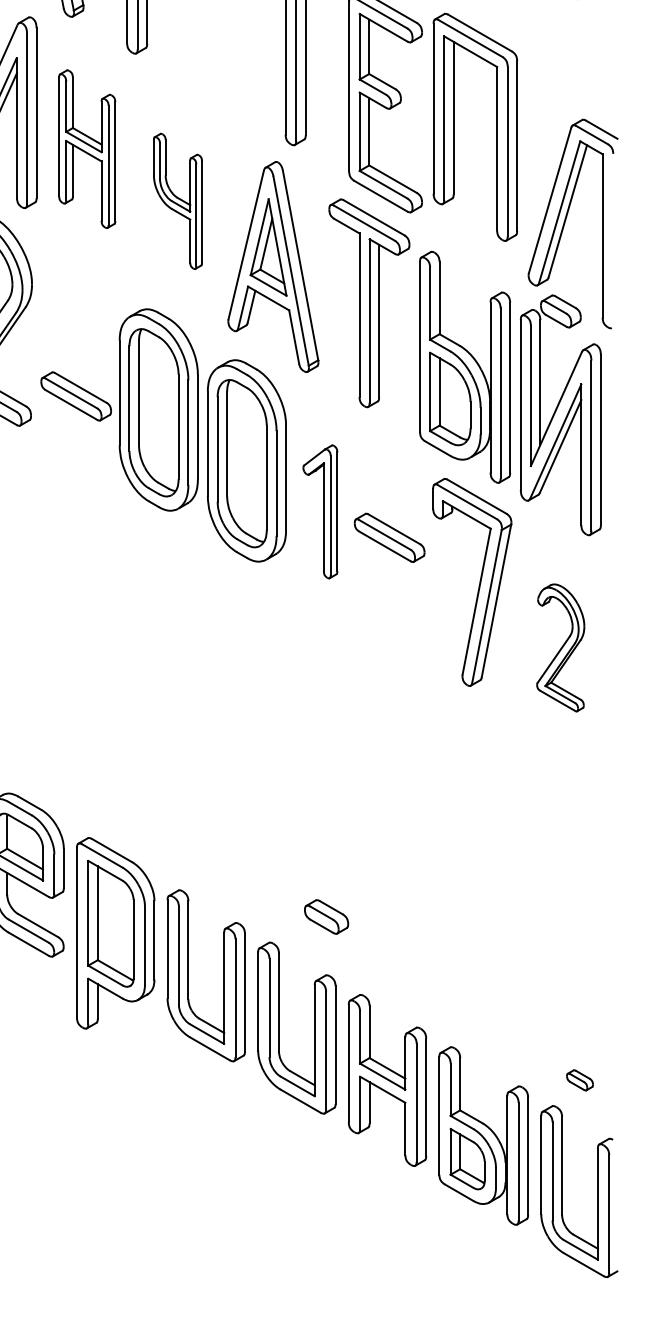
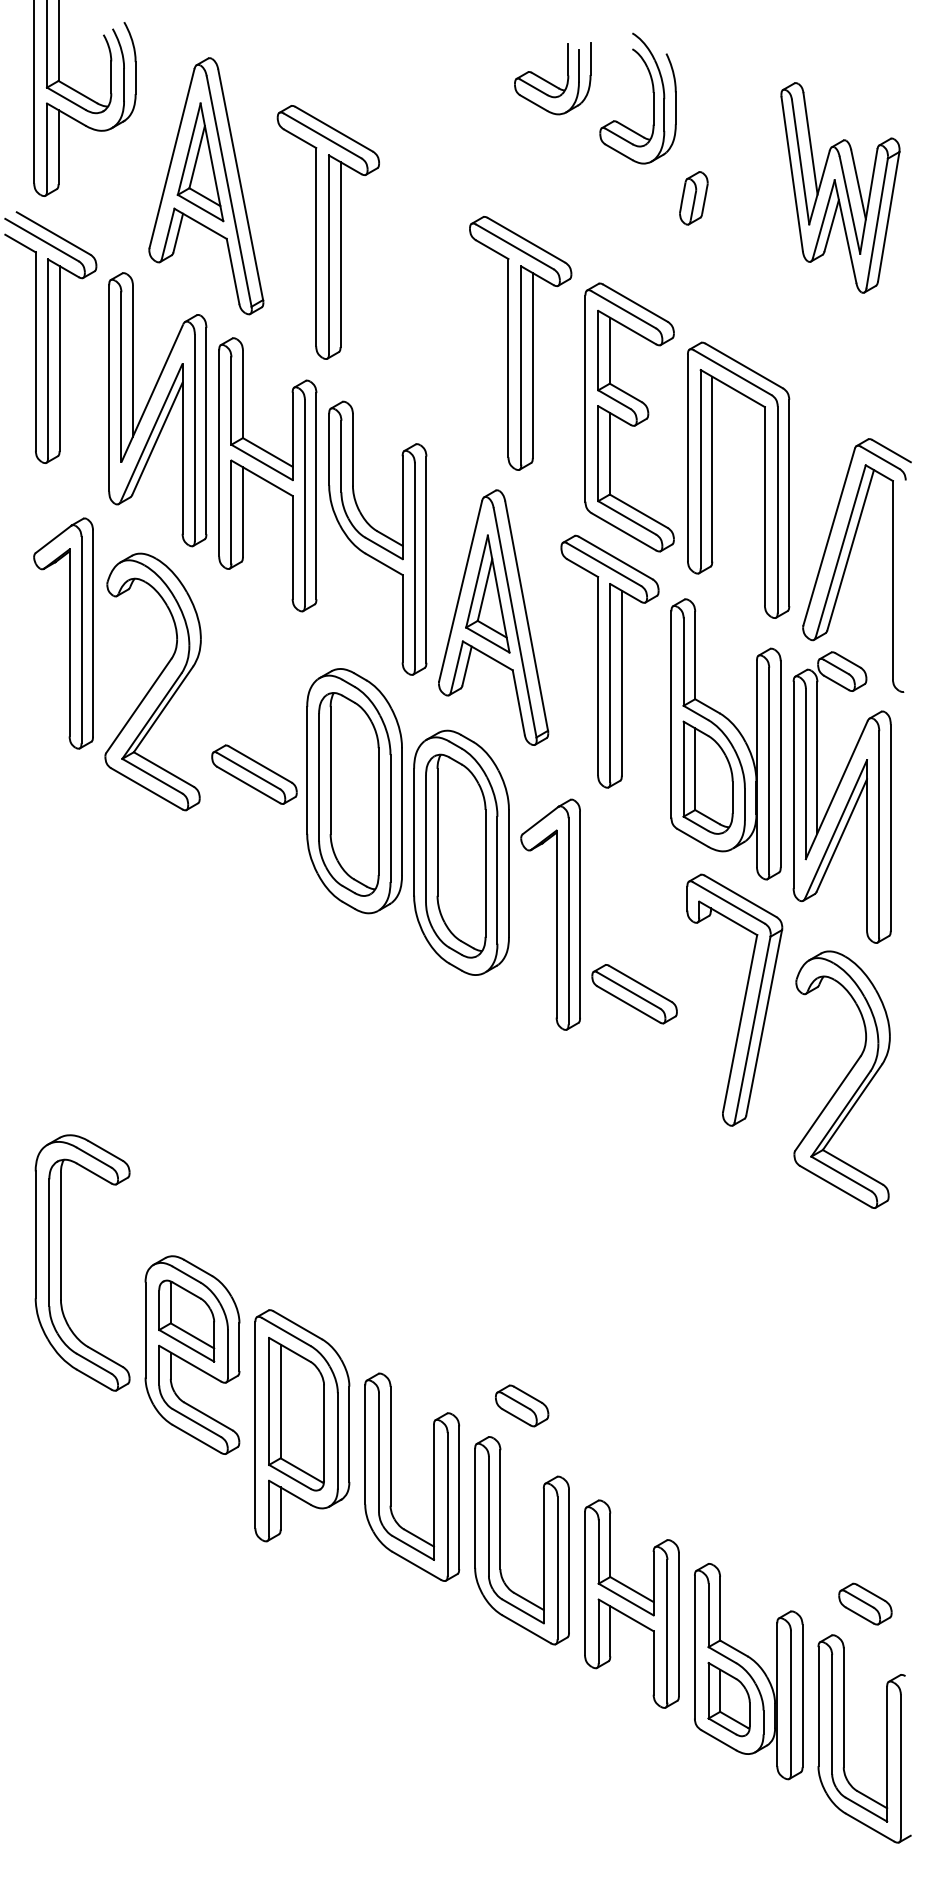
part: (453, 126) -> (712, 479), moved
part: (86, 148) -> (267, 474), size x1.43
part: (177, 200) -> (377, 537), size x1.67
part: (320, 511) -> (550, 914), size x1.43
part: (389, 538) -> (634, 994), moved
part: (560, 647) -> (841, 1079), size x1.67
part: (326, 916) -> (522, 1405), moved
part: (580, 1079) -> (865, 1603), size x1.67

